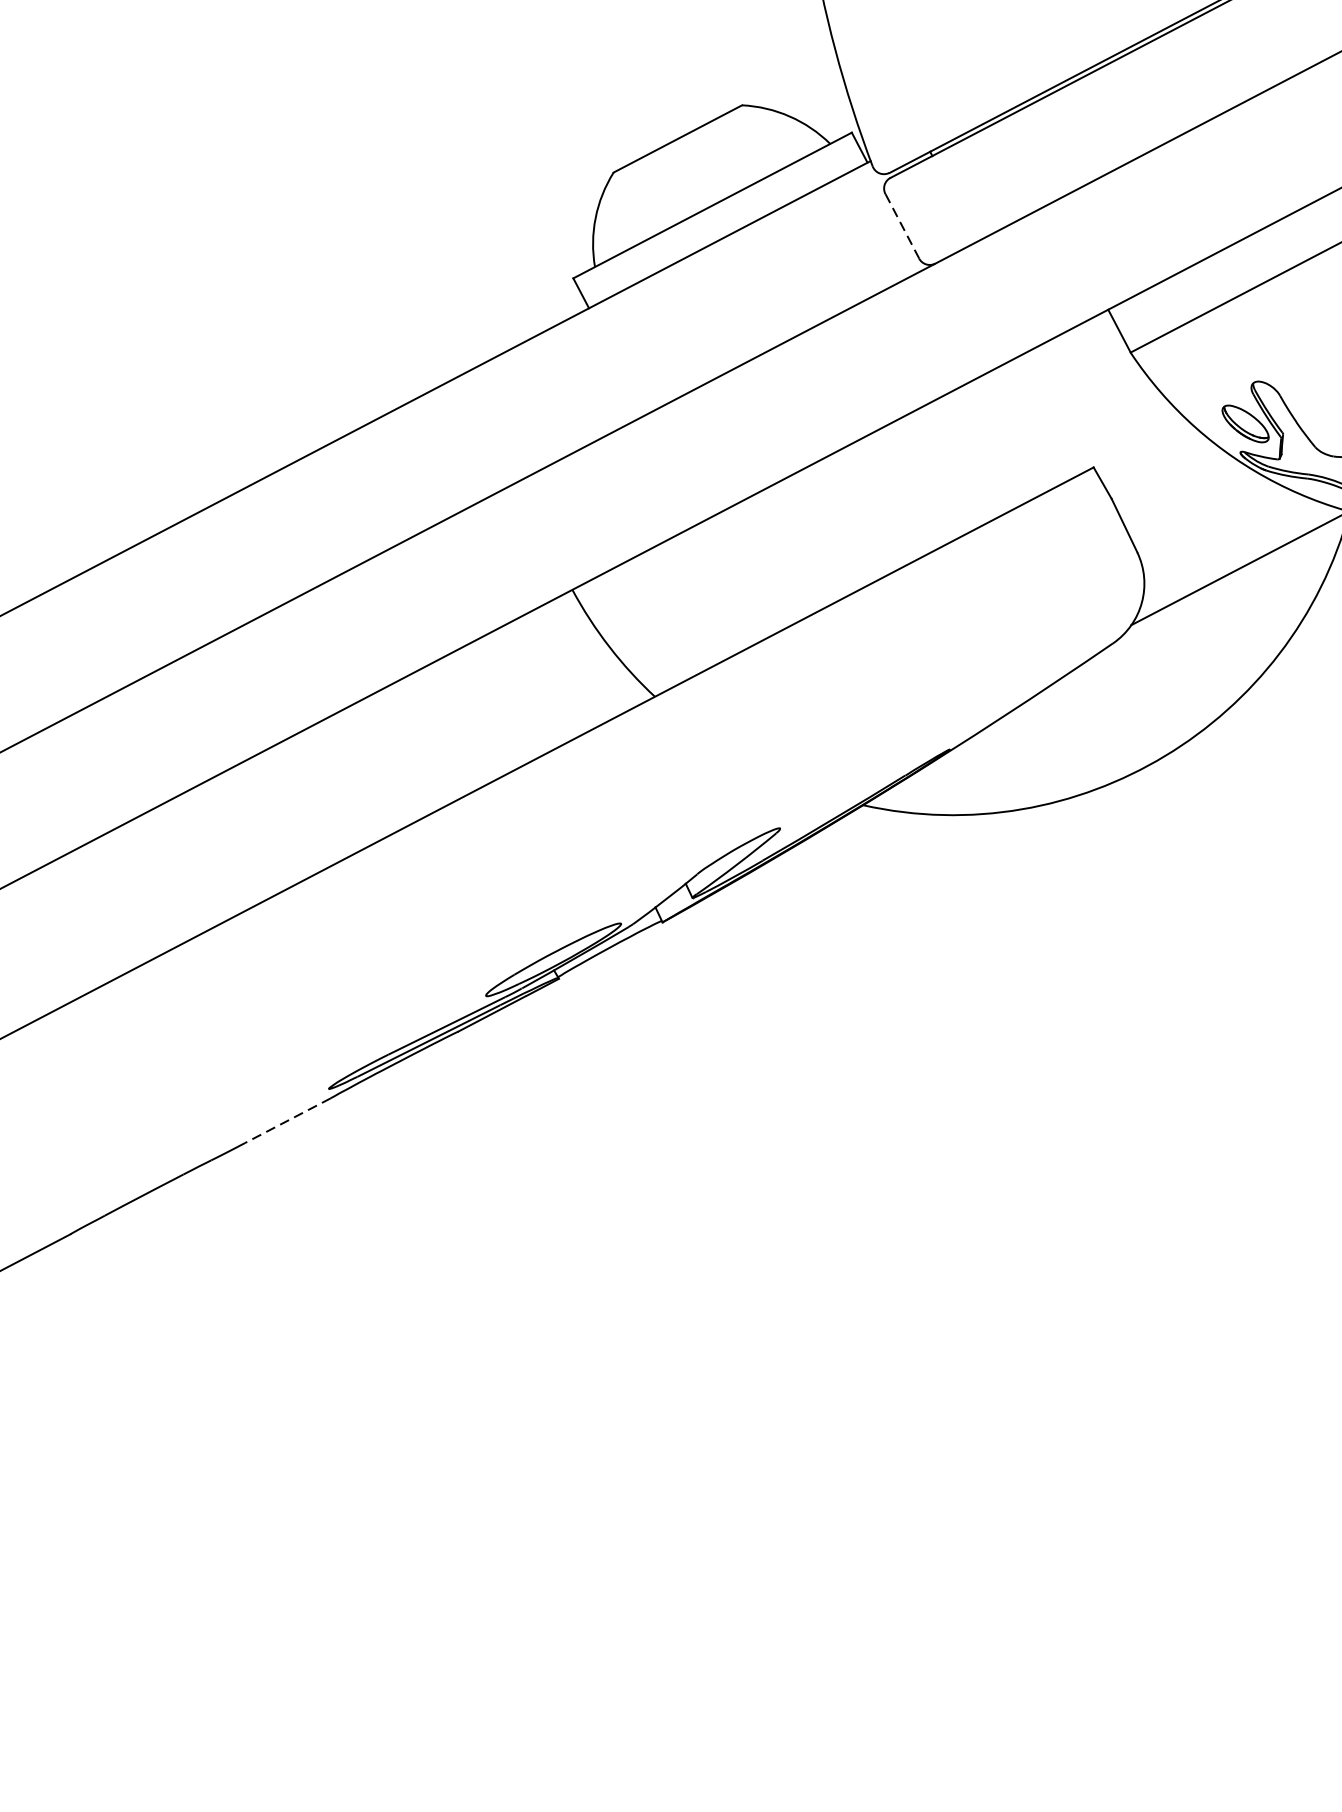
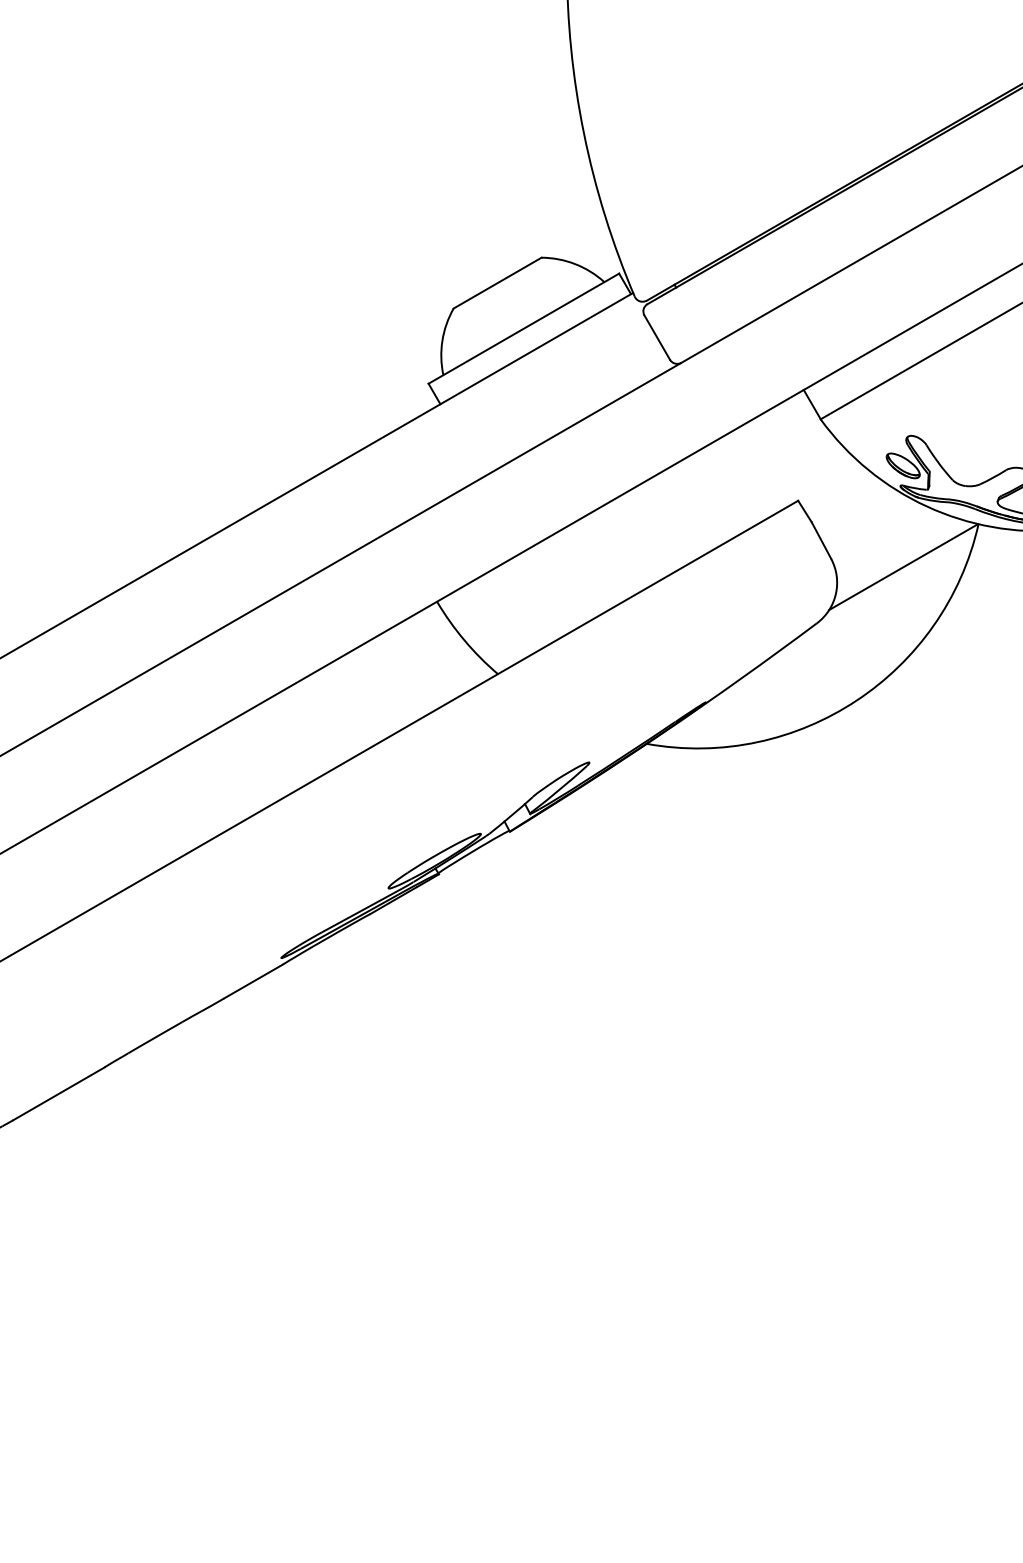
line: (902, 227) -> (657, 338), dashed -> solid
line: (287, 1120) -> (253, 981), dashed -> solid

